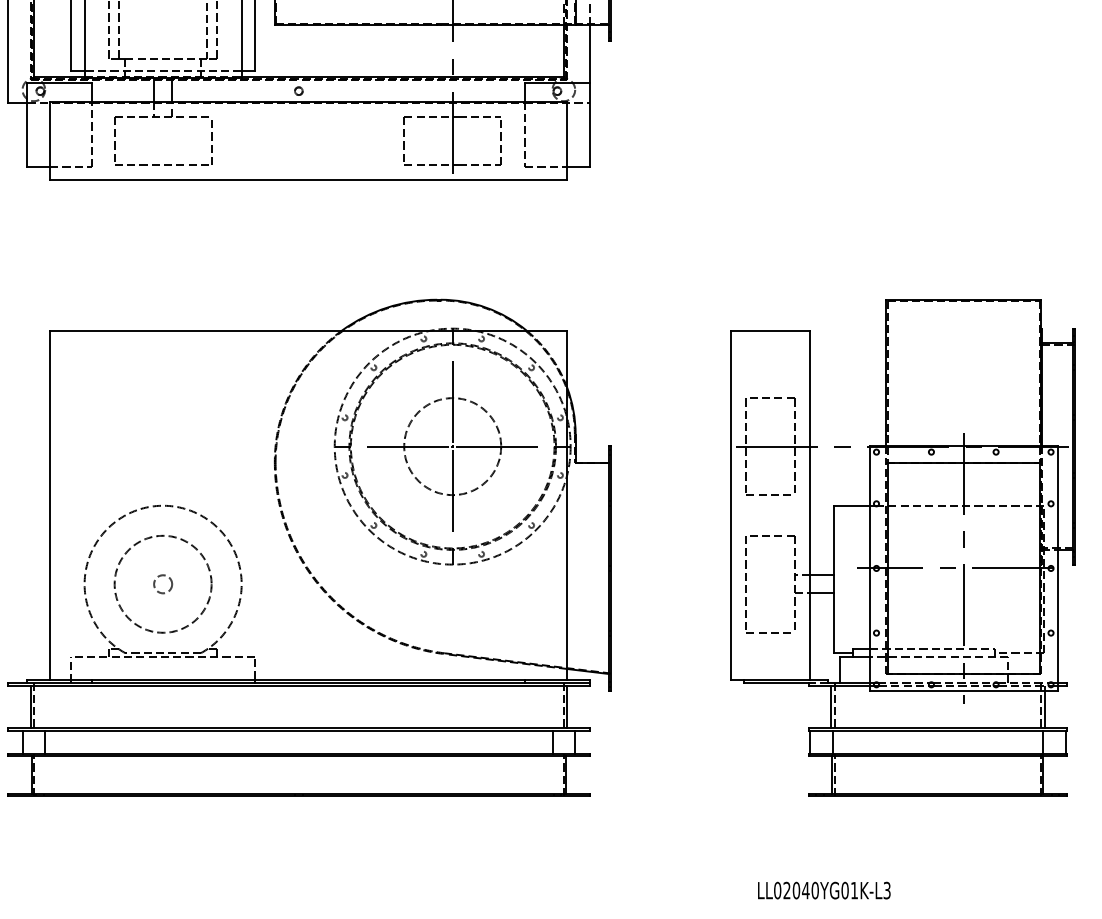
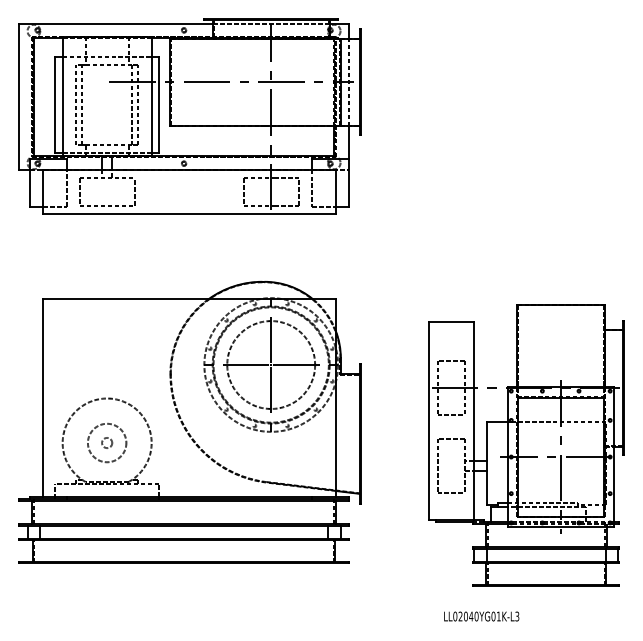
circle: (451, 445) -> (270, 364), size x1.6
part: (903, 548) -> (526, 445), moved
circle: (161, 583) -> (106, 442), size x0.7

